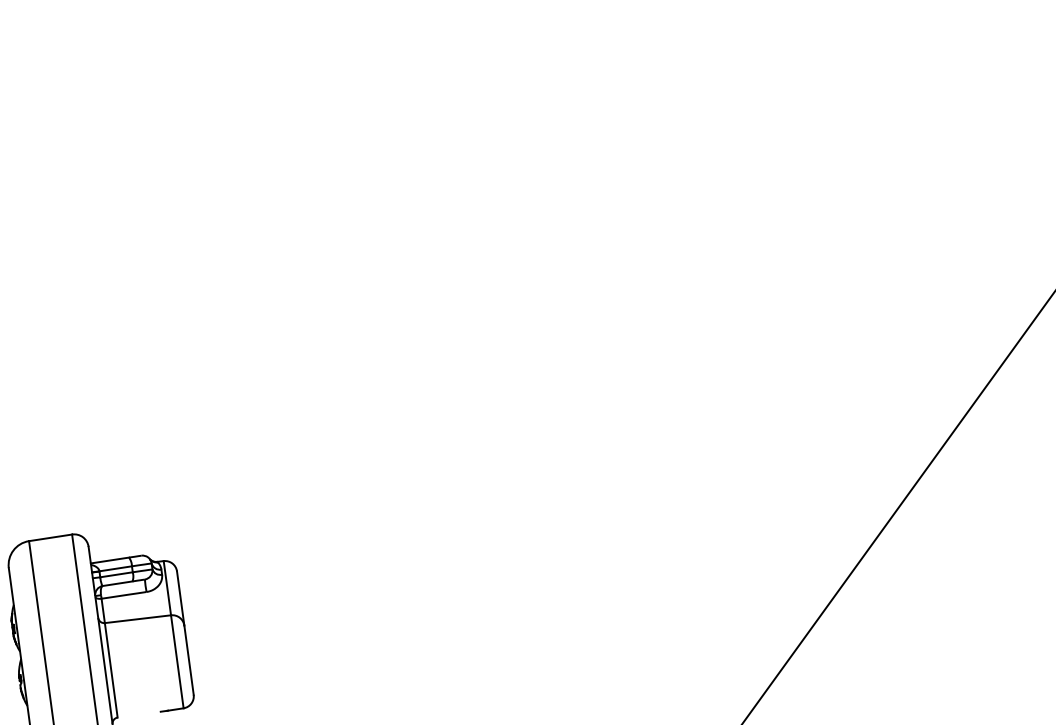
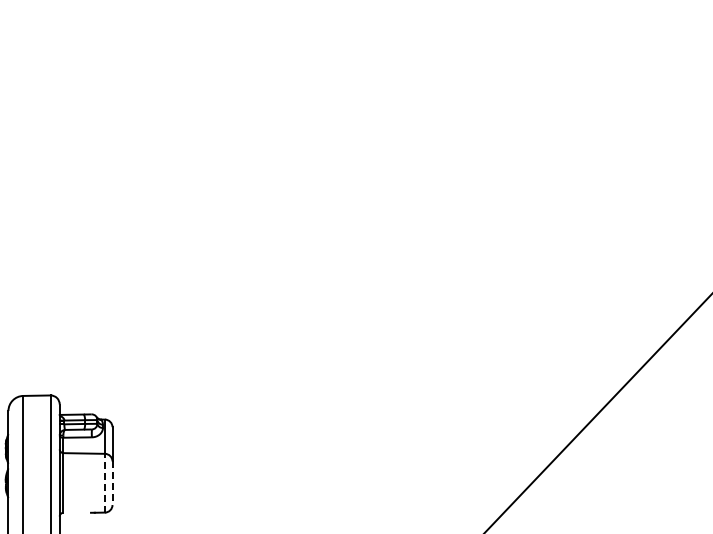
line: (177, 660) -> (105, 482), solid -> dashed
line: (189, 660) -> (112, 483), solid -> dashed

